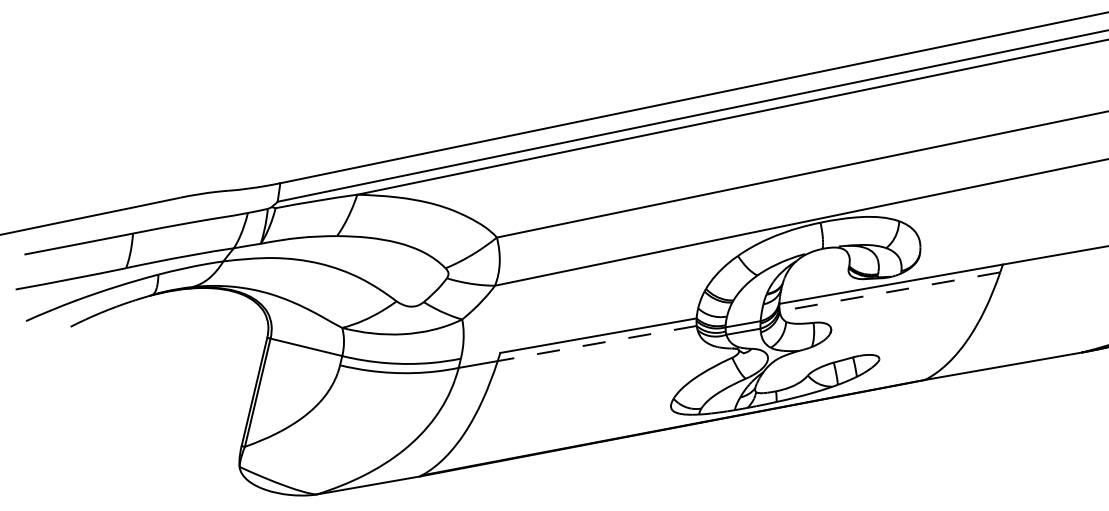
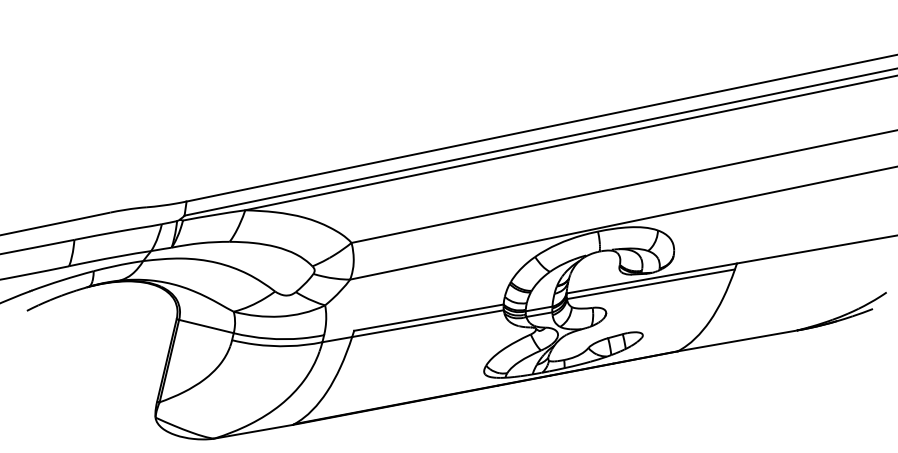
line: (889, 292) -> (650, 284), dashed -> solid
line: (596, 343) -> (427, 323), dashed -> solid

